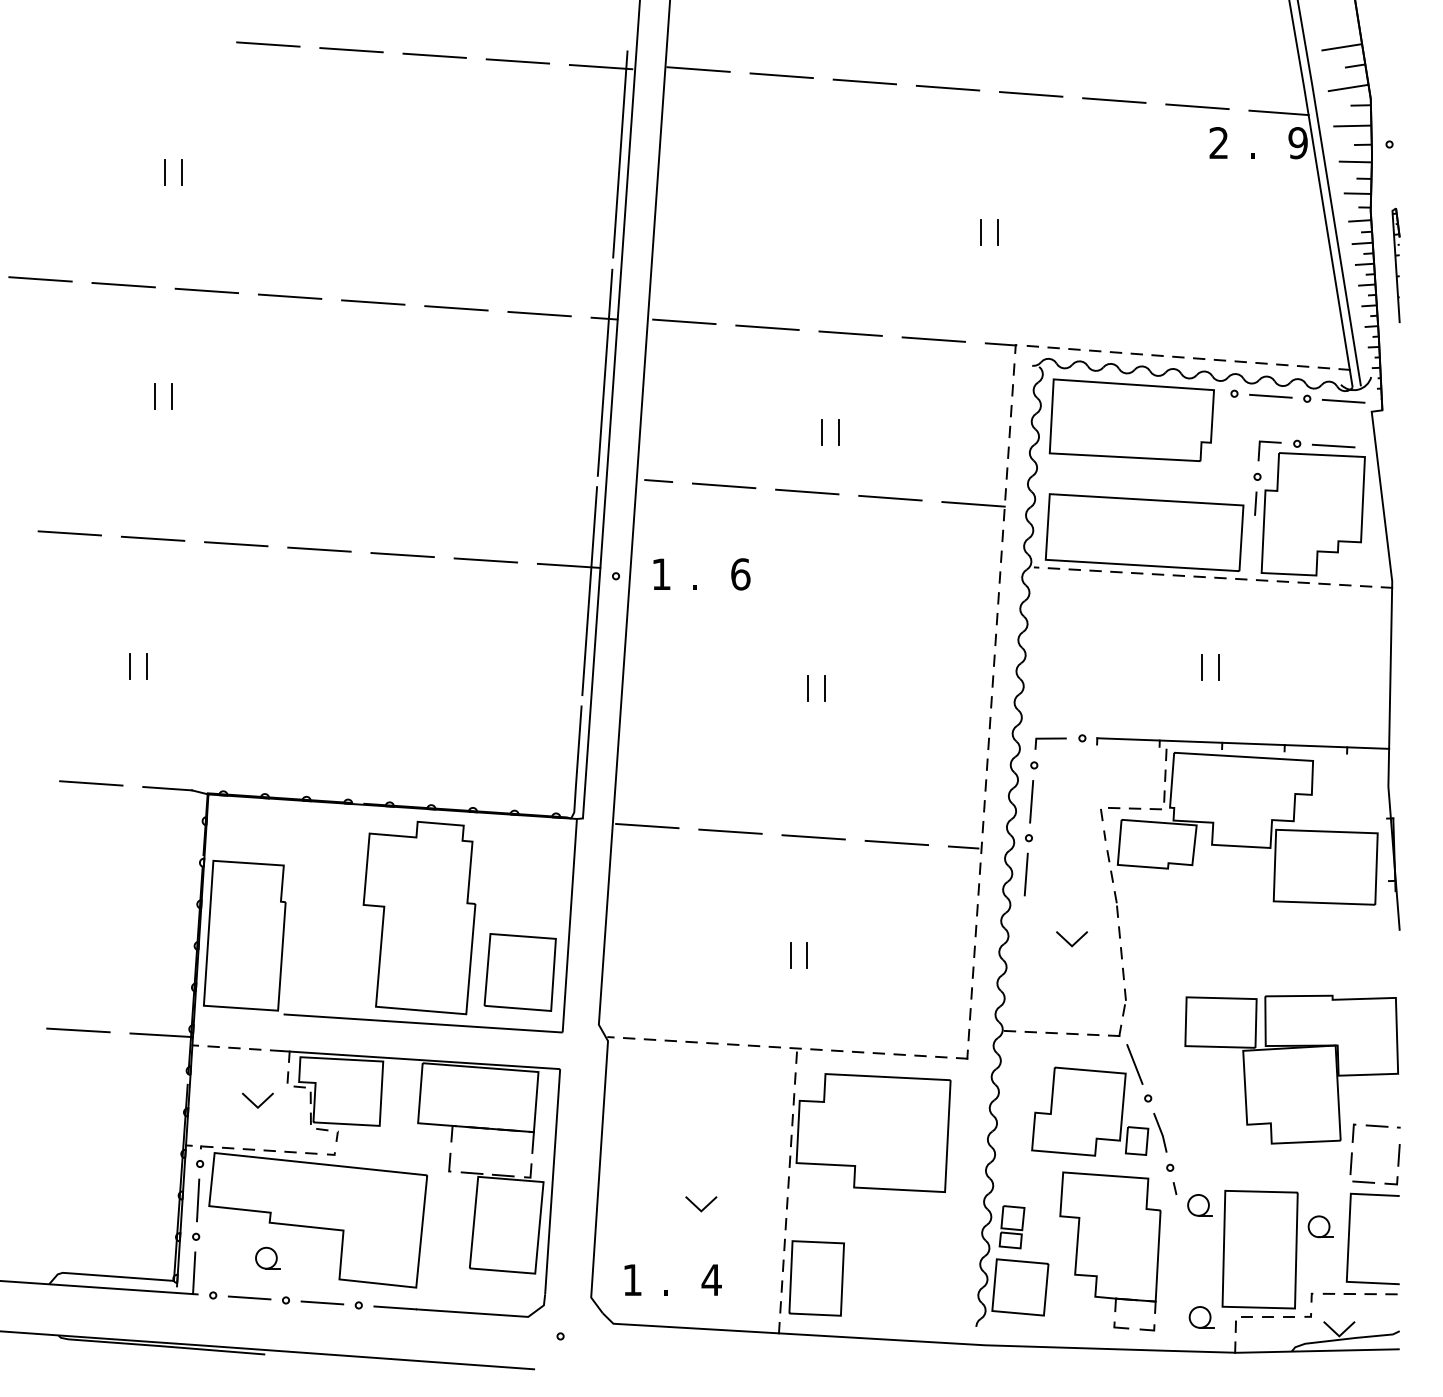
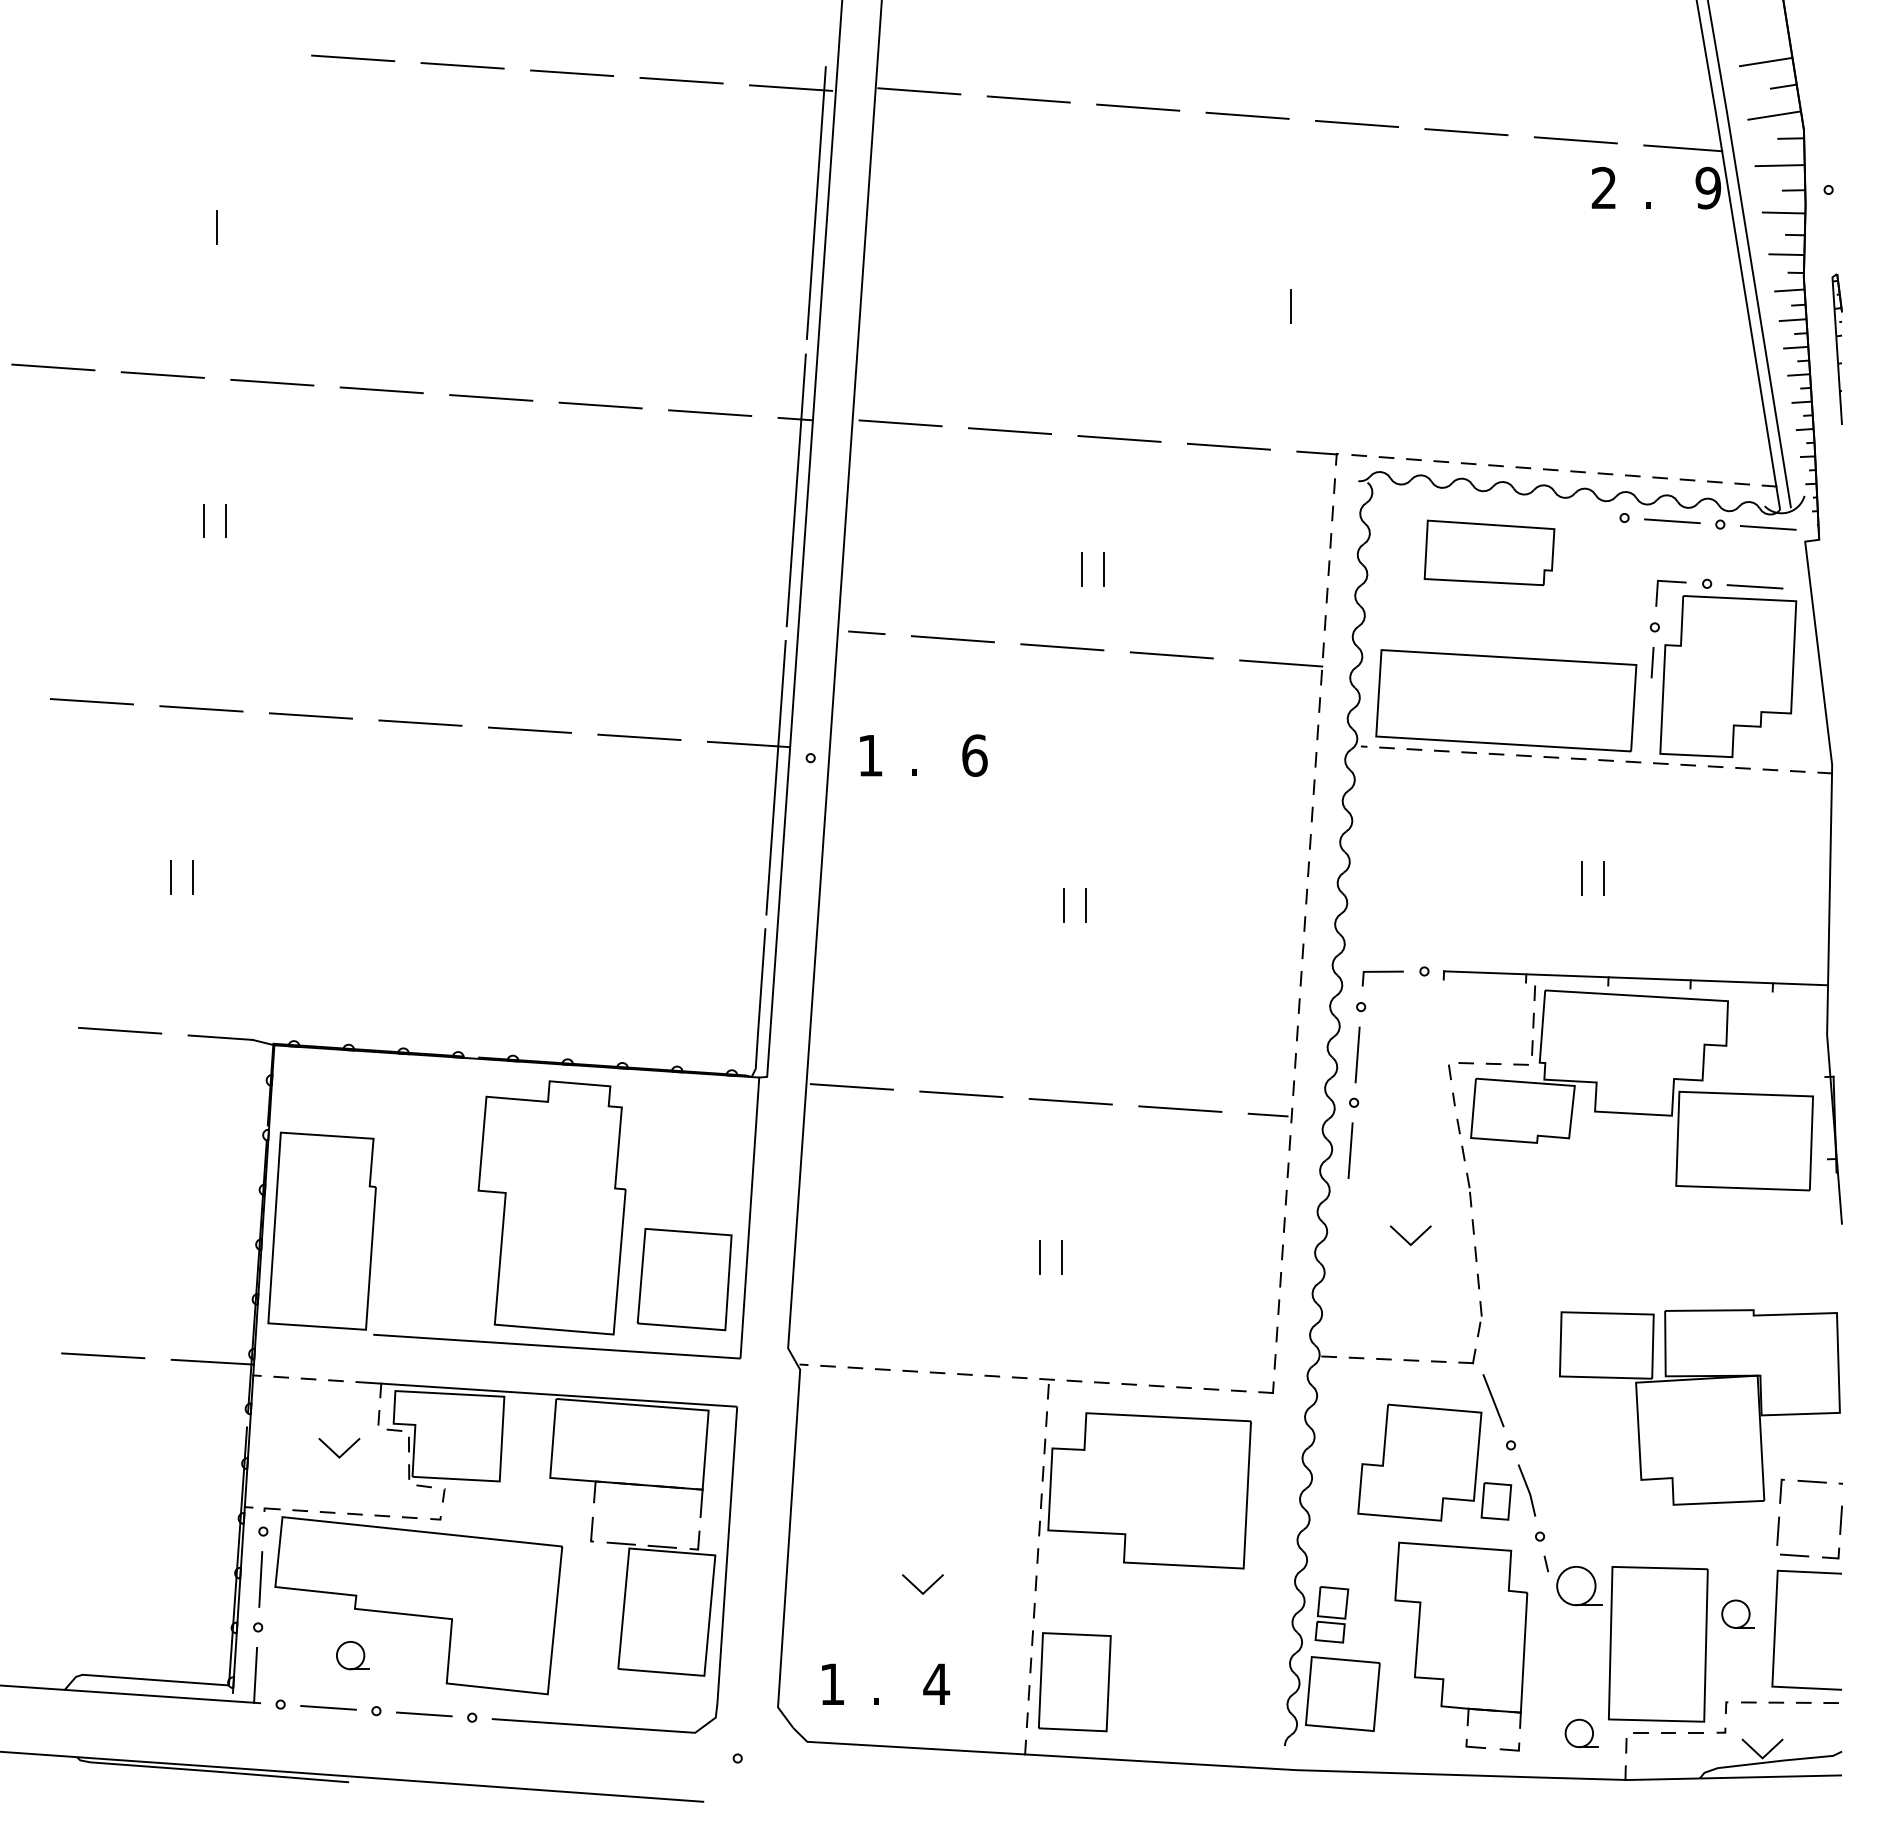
line: (181, 172) -> (239, 226), removed
line: (997, 233) -> (1312, 306), removed
part: (1131, 419) -> (1489, 552), size x0.6
part: (1200, 1204) -> (1579, 1585), size x1.4

